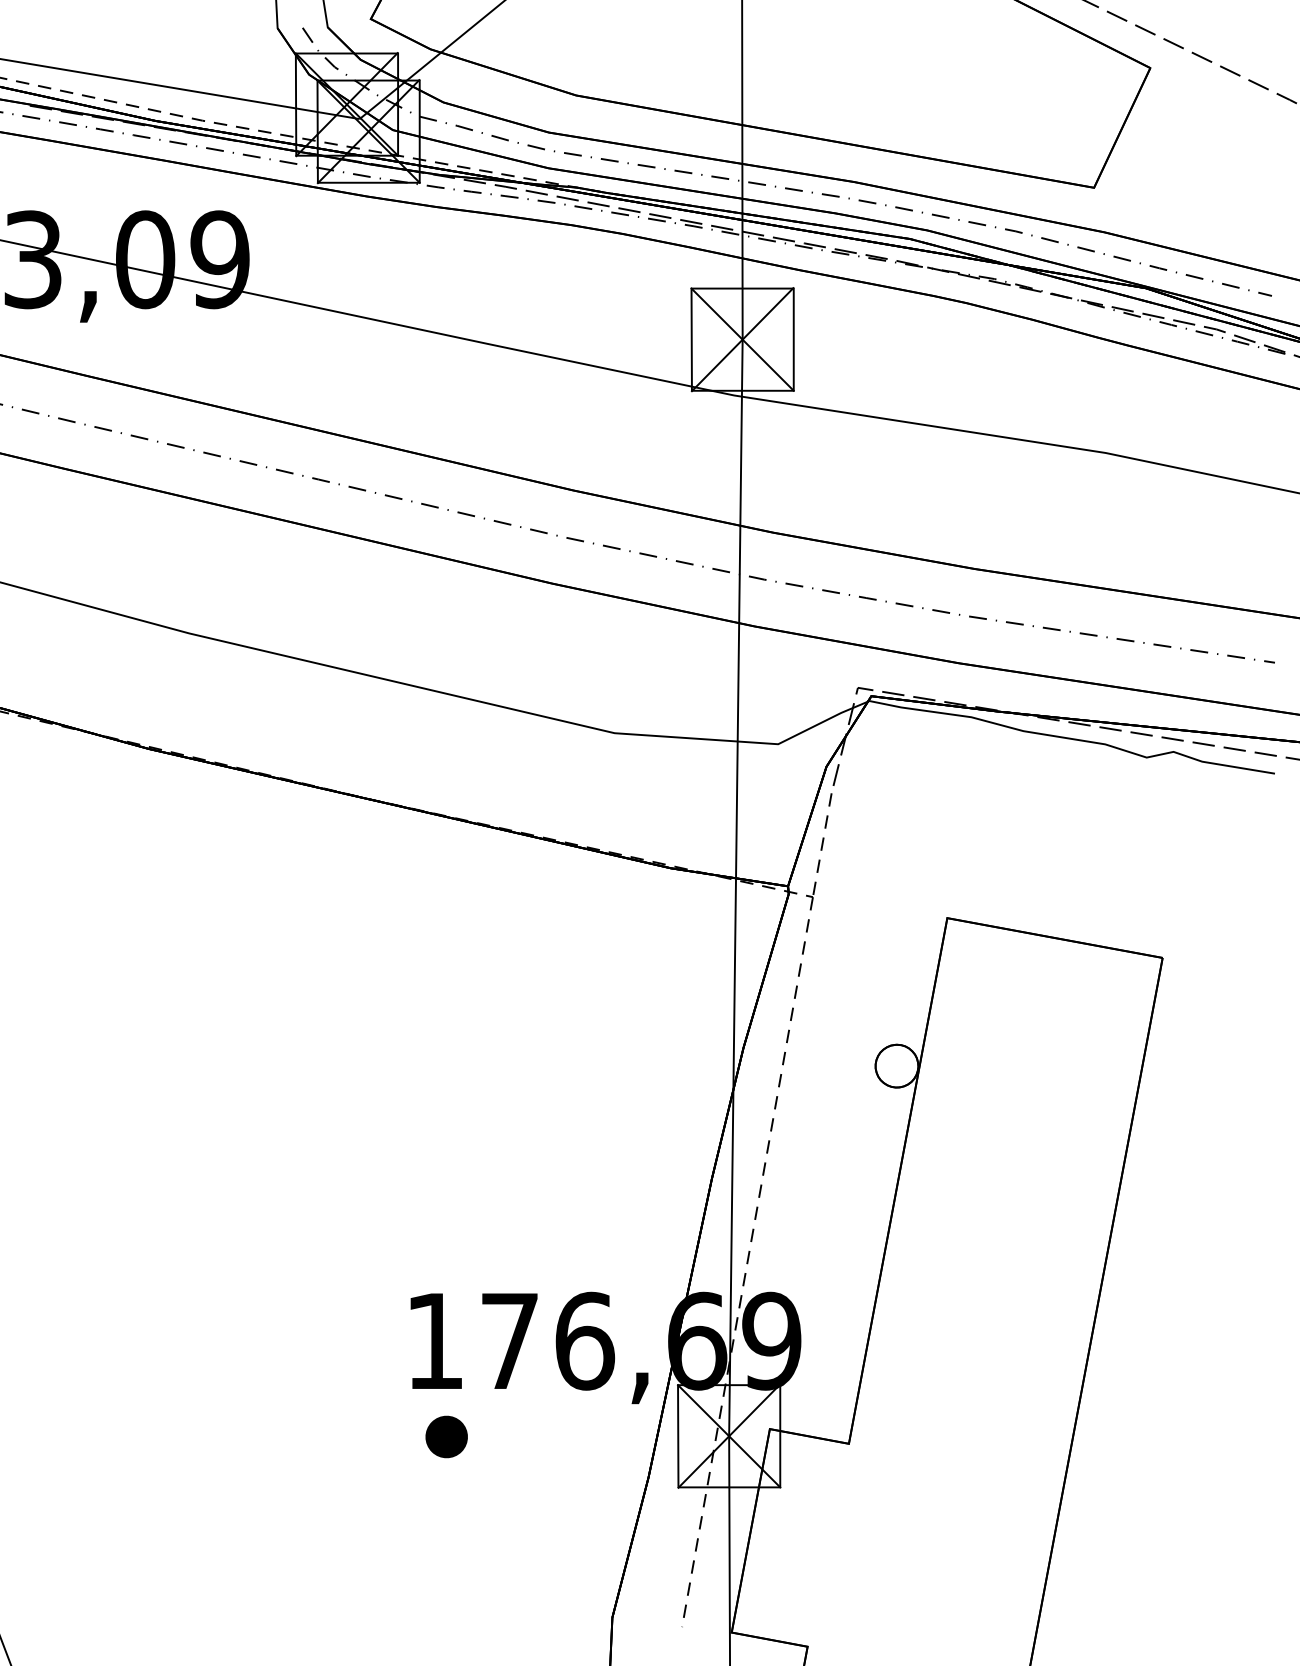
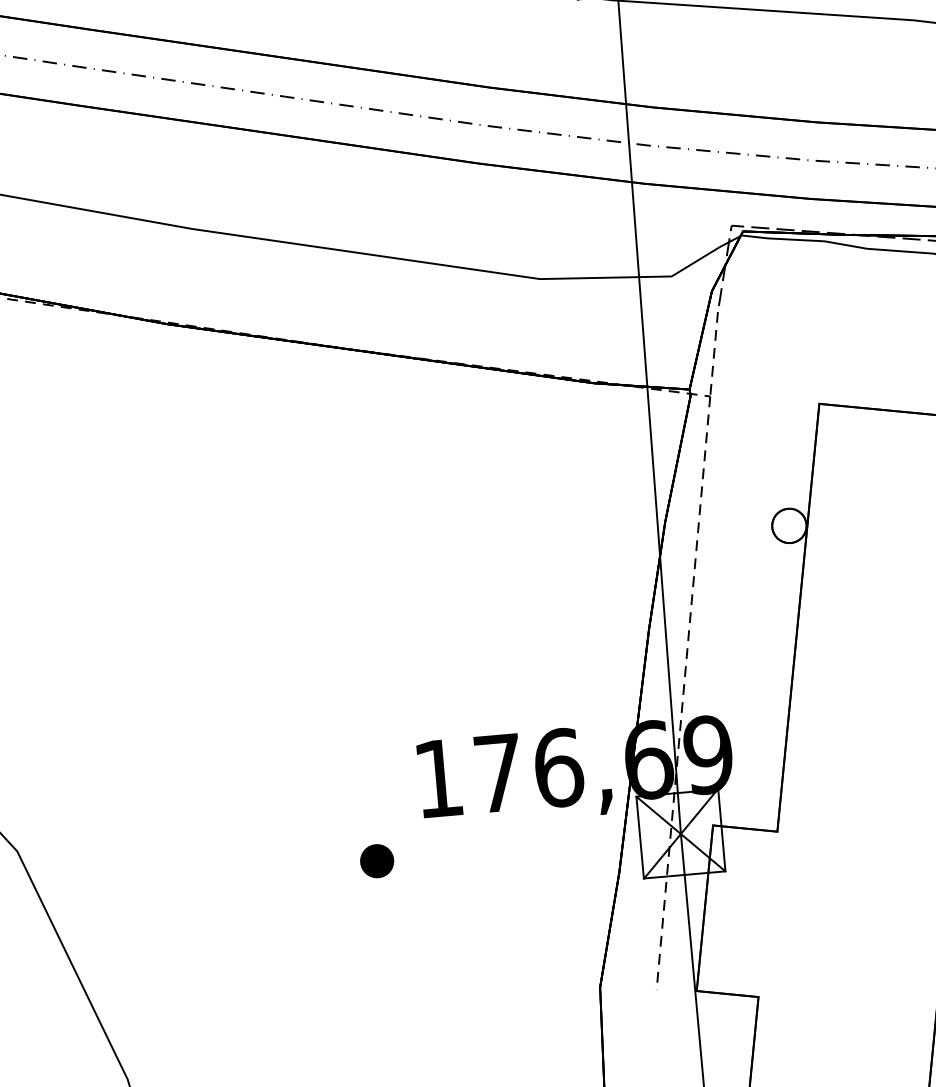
part: (446, 1436) -> (376, 860), moved

